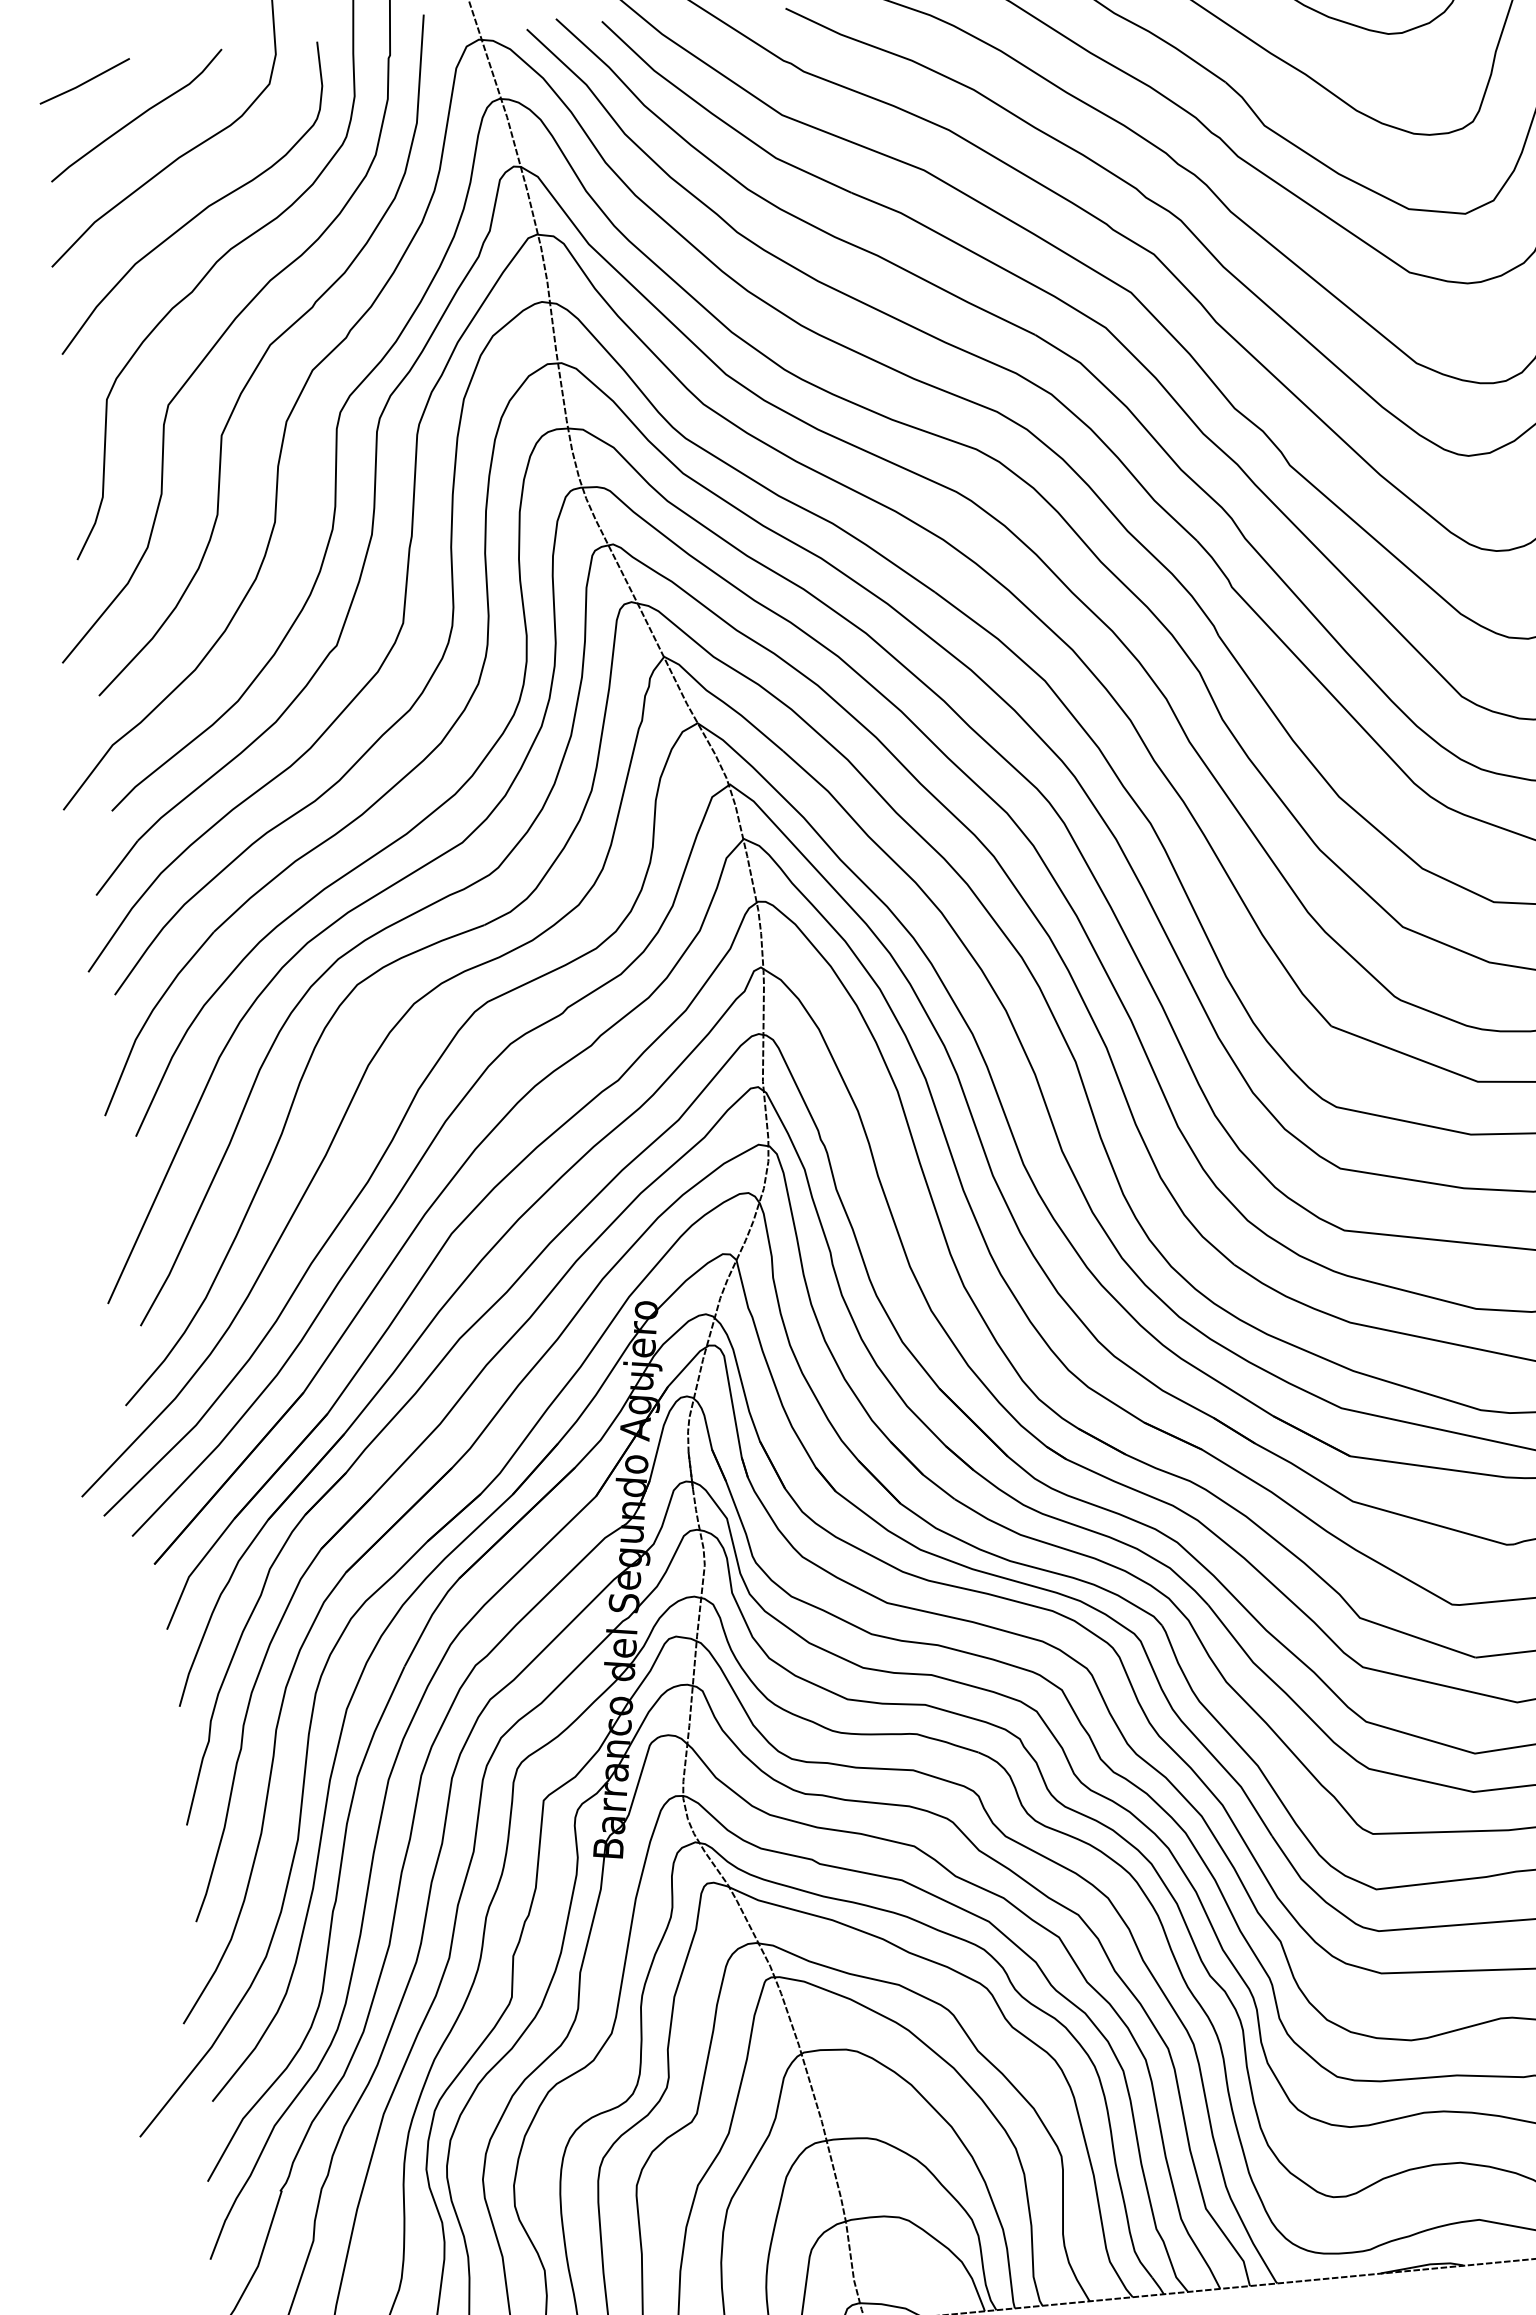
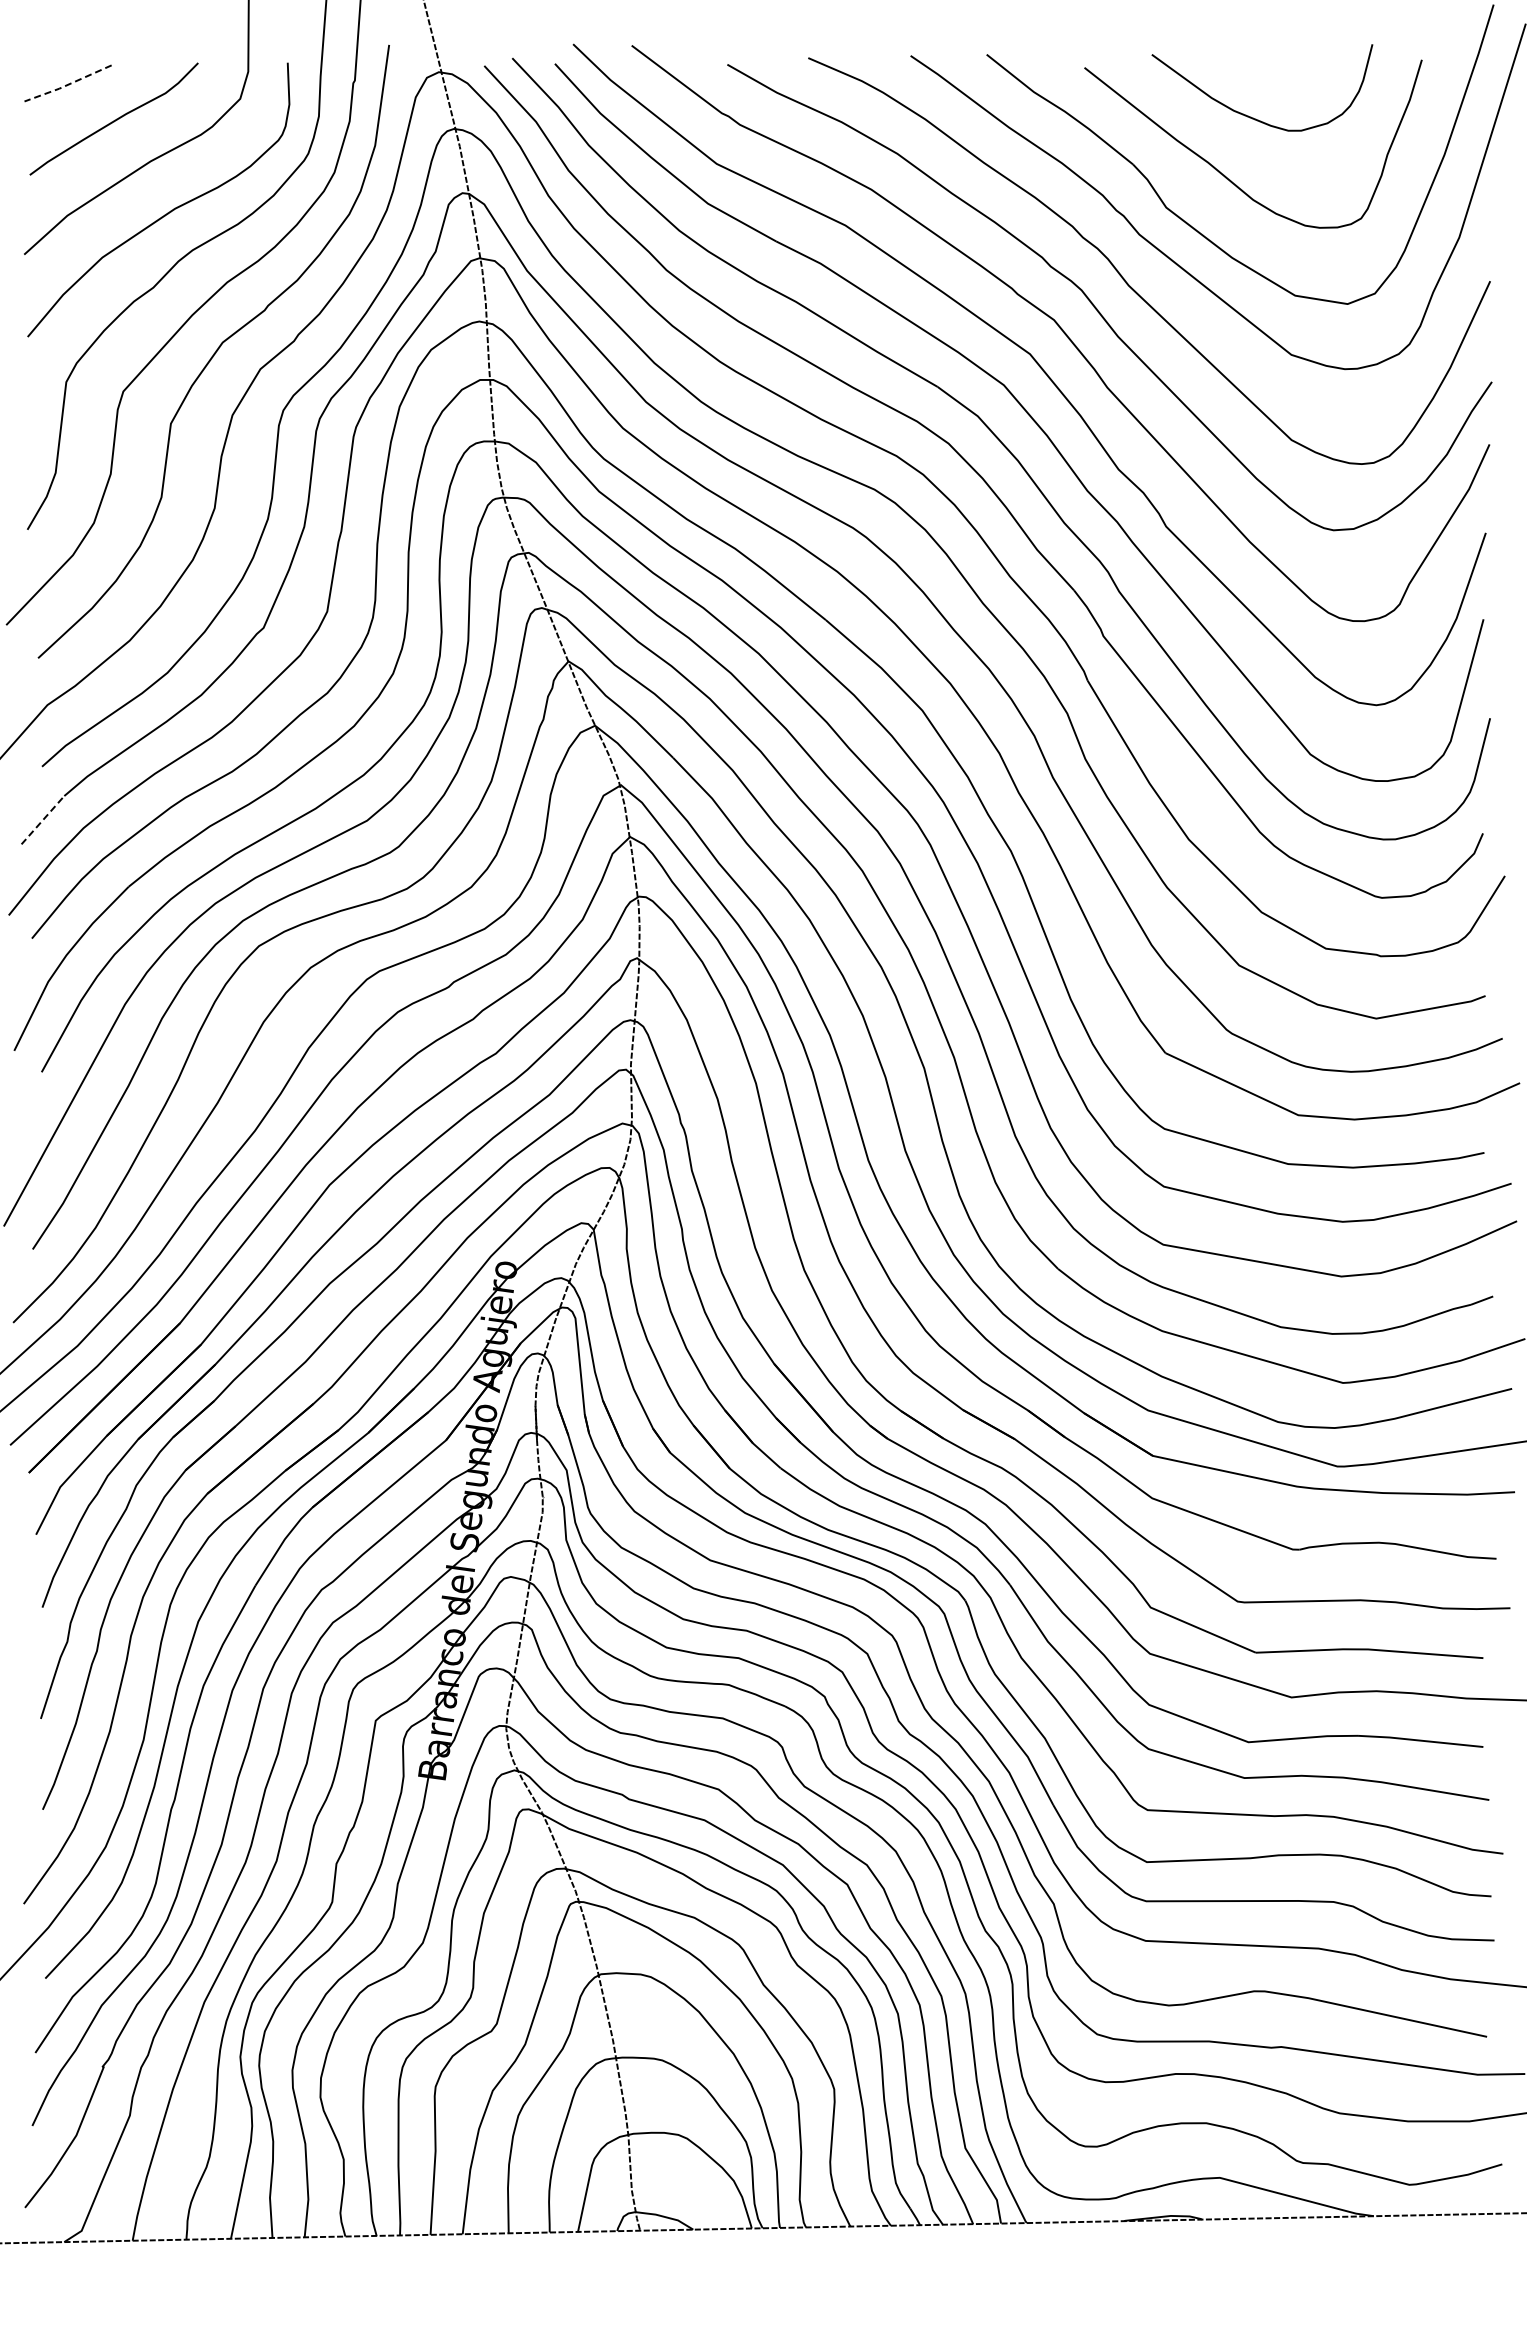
line: (85, 82) -> (68, 84), solid -> dashed
line: (117, 867) -> (43, 819), solid -> dashed

